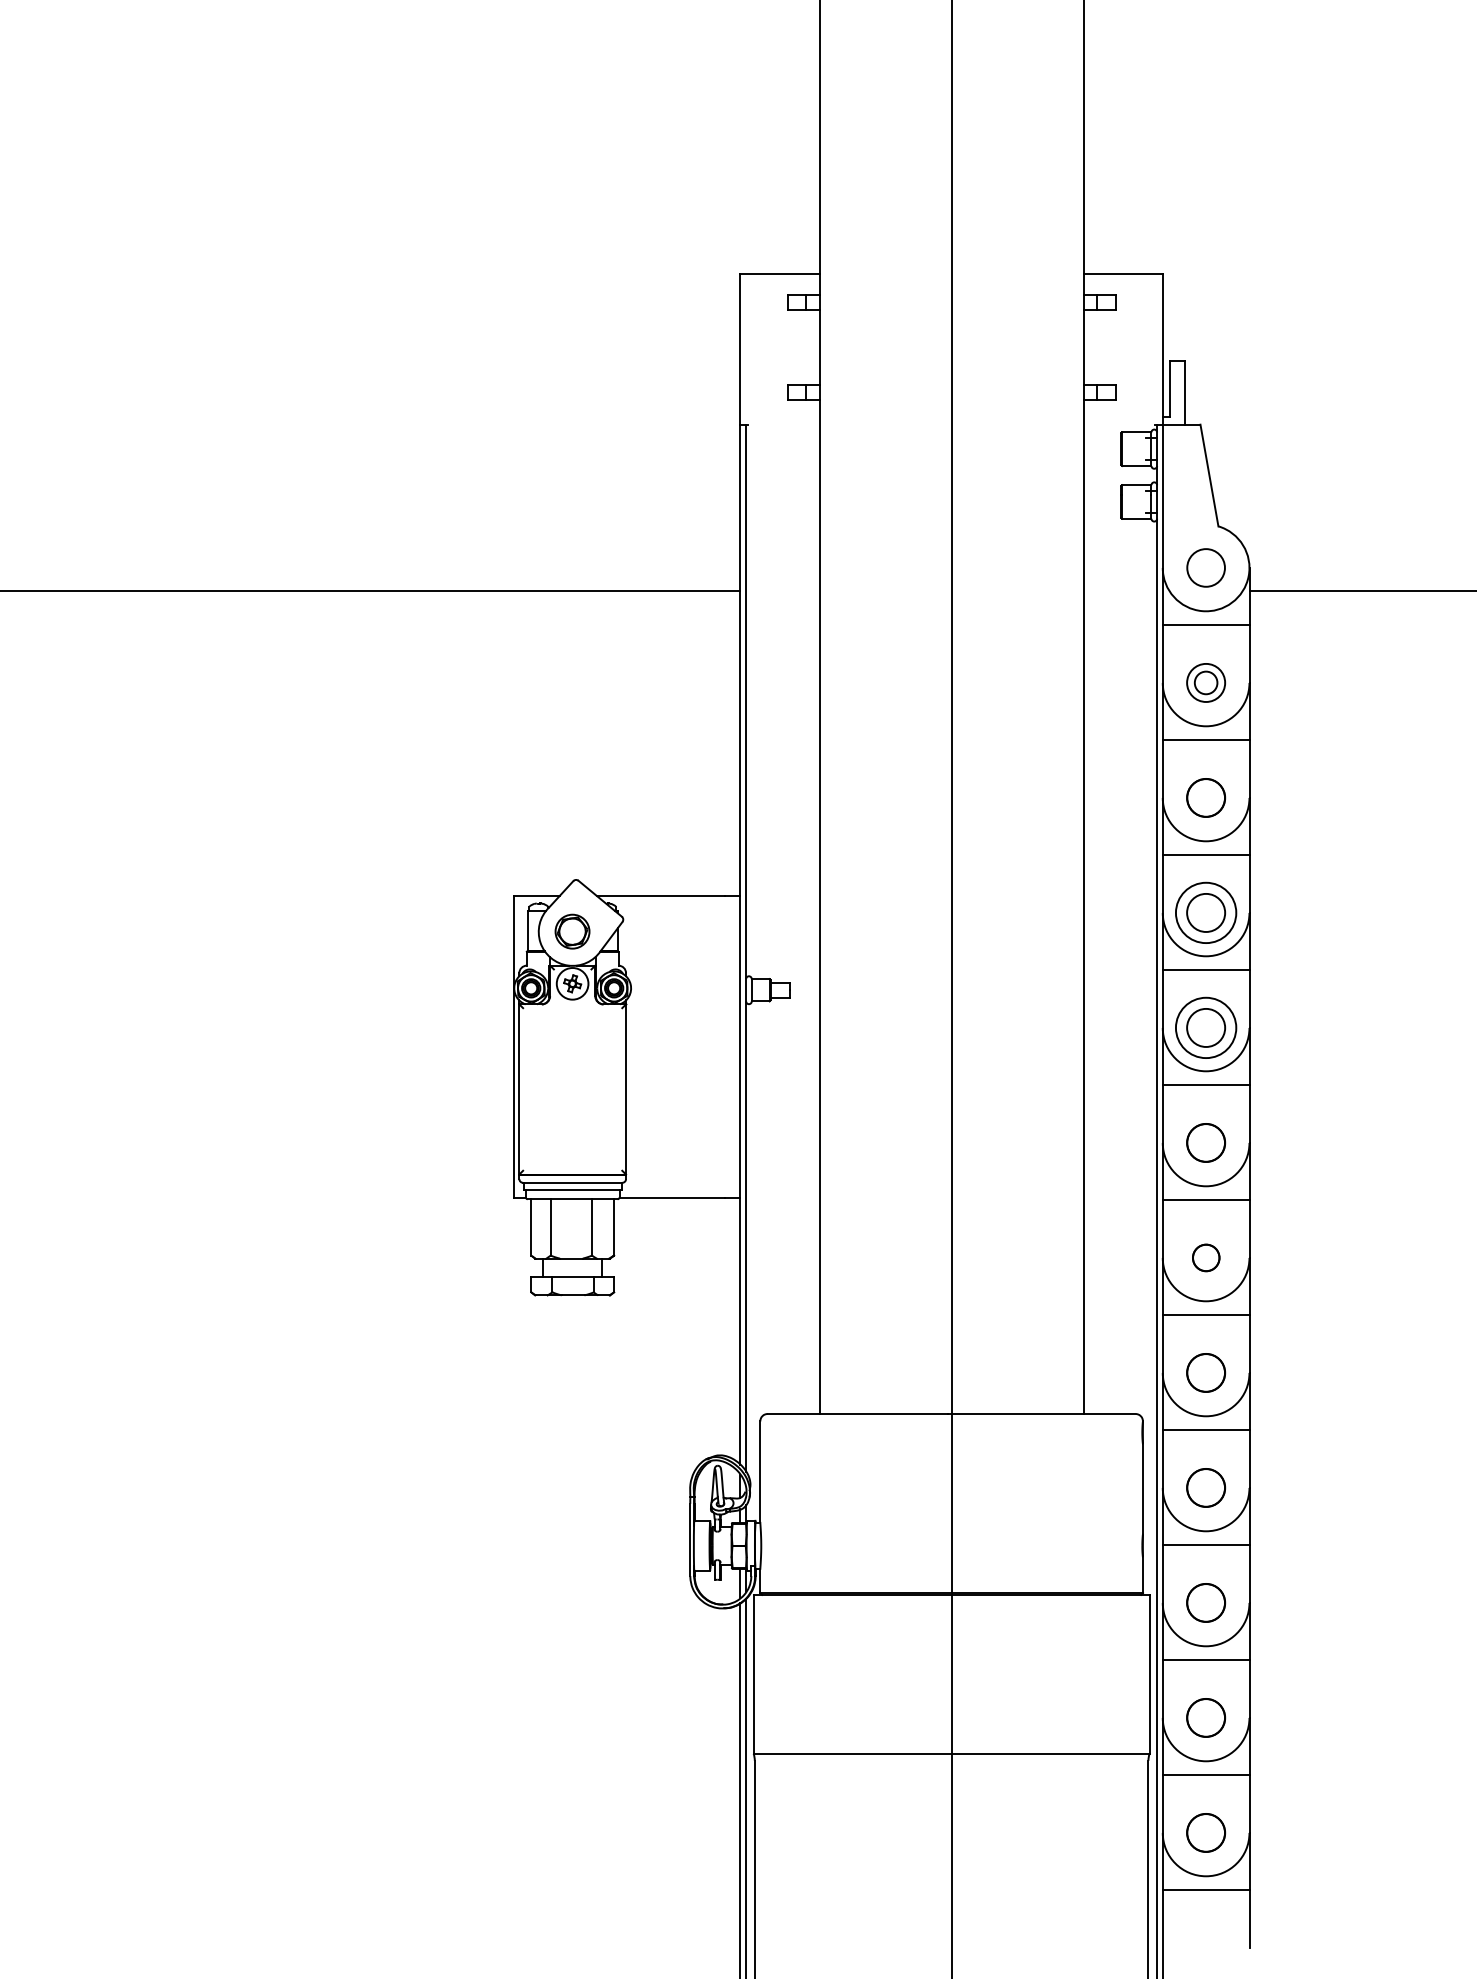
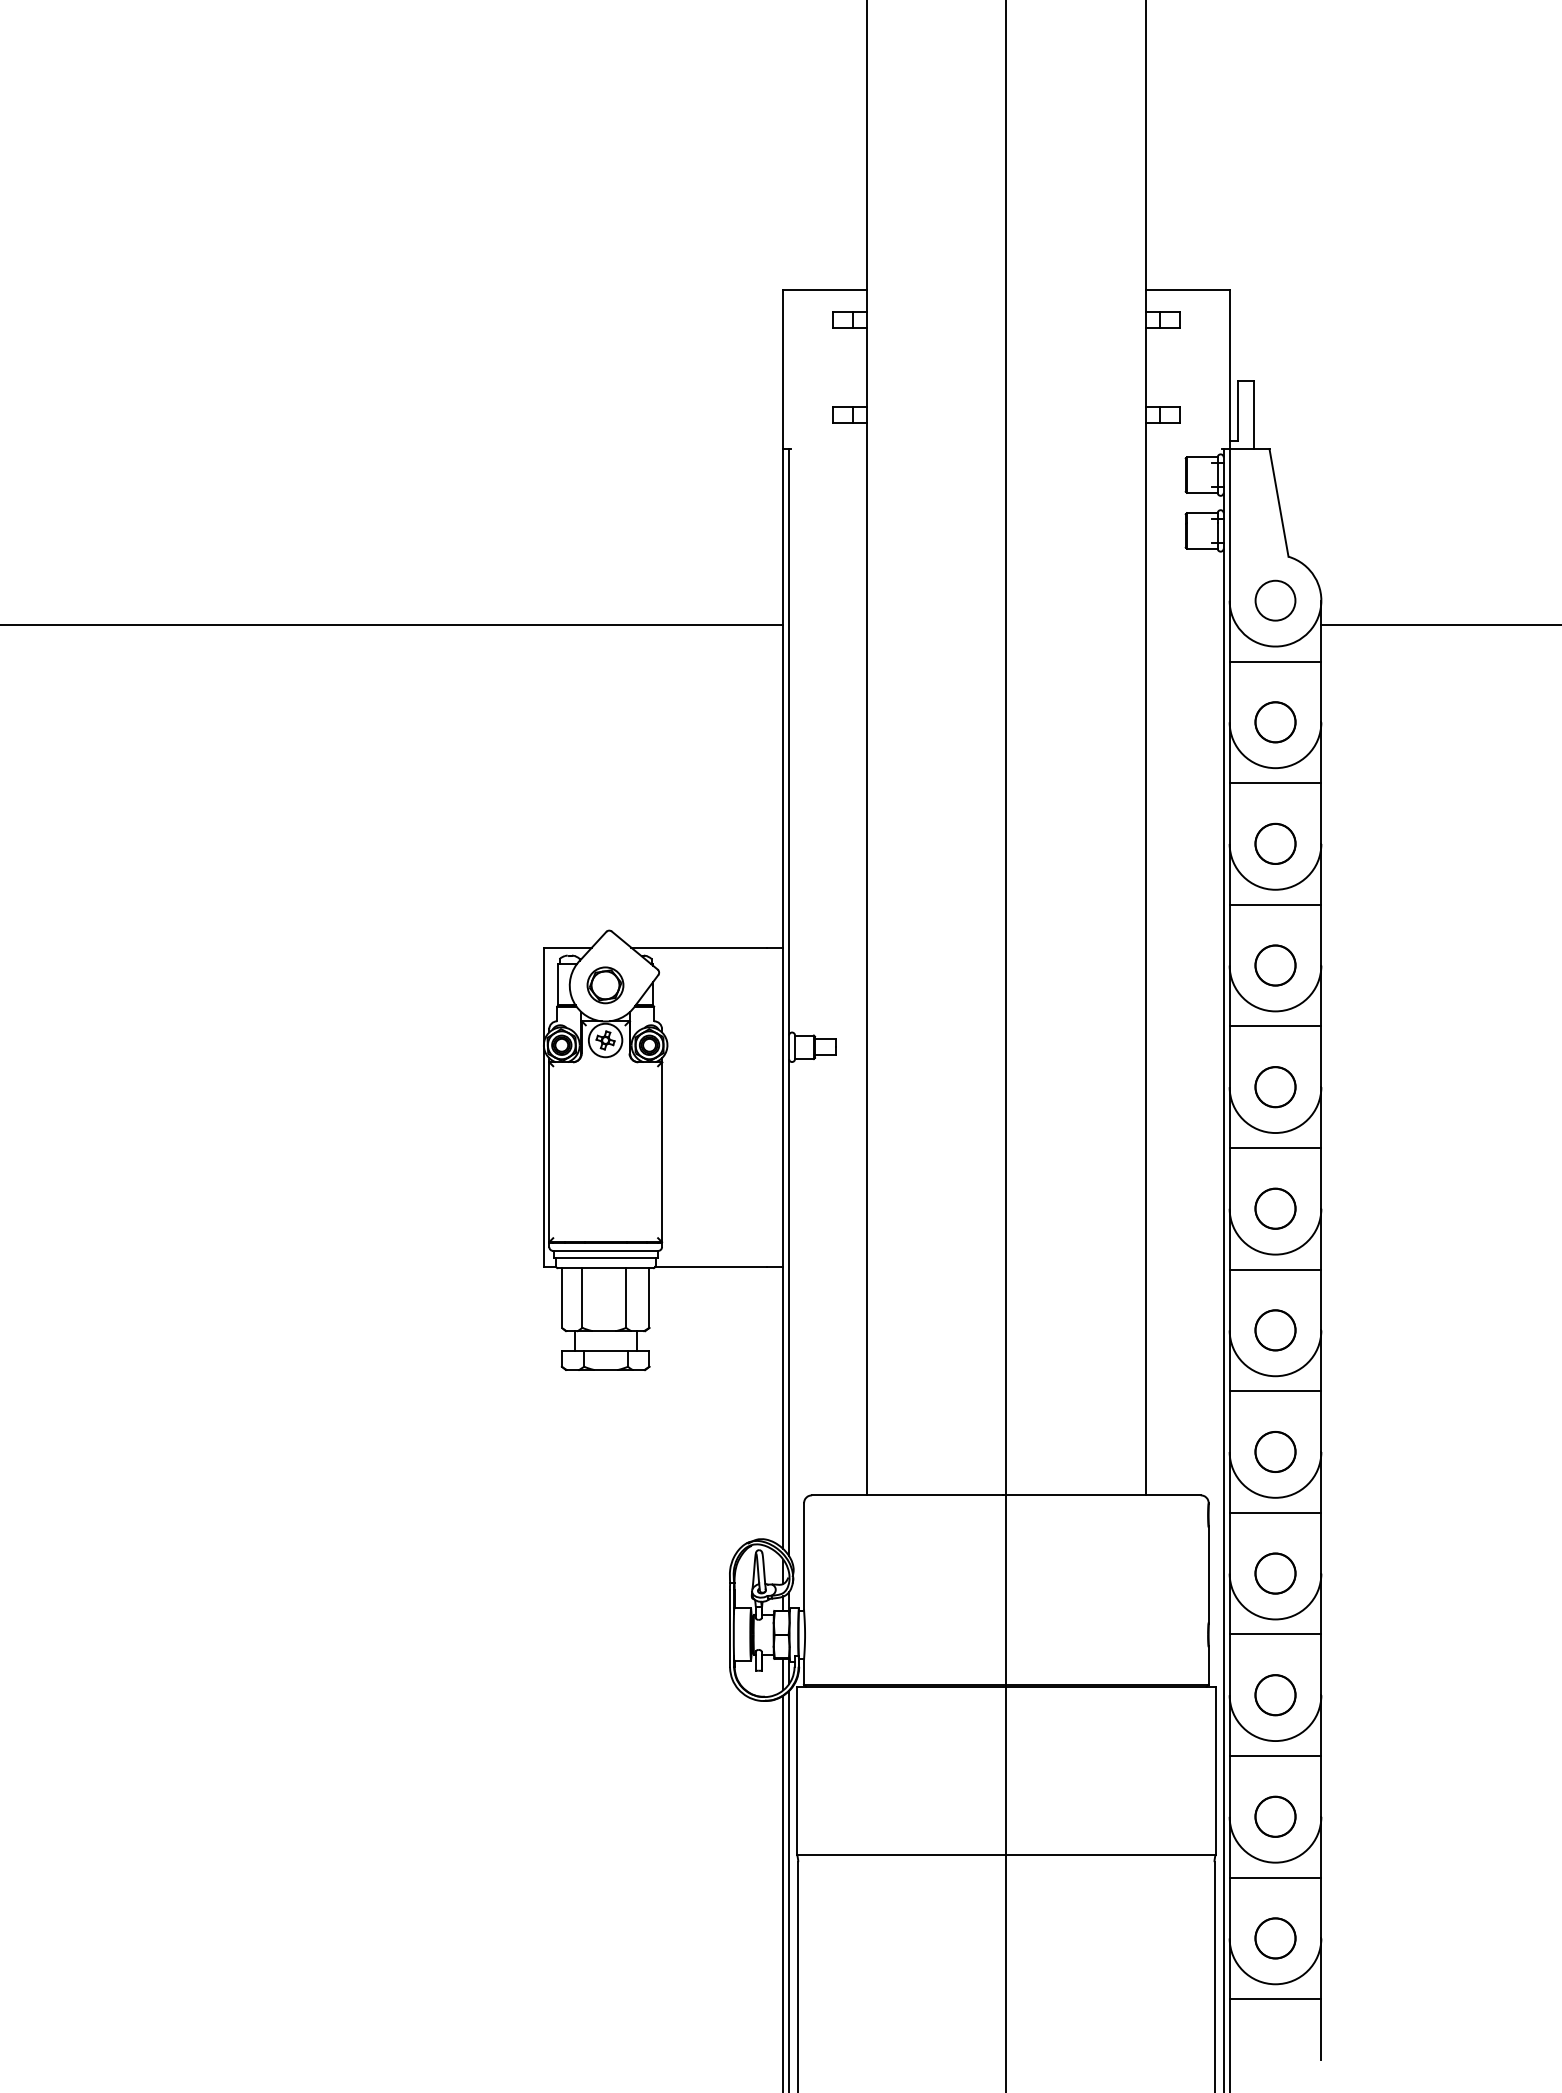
circle: (1205, 682) -> (1274, 721), size x1.67
circle: (1205, 912) -> (1274, 965), size x0.62
circle: (1205, 1027) -> (1274, 1086), size x0.62
circle: (1206, 1257) -> (1275, 1329), size x1.43

